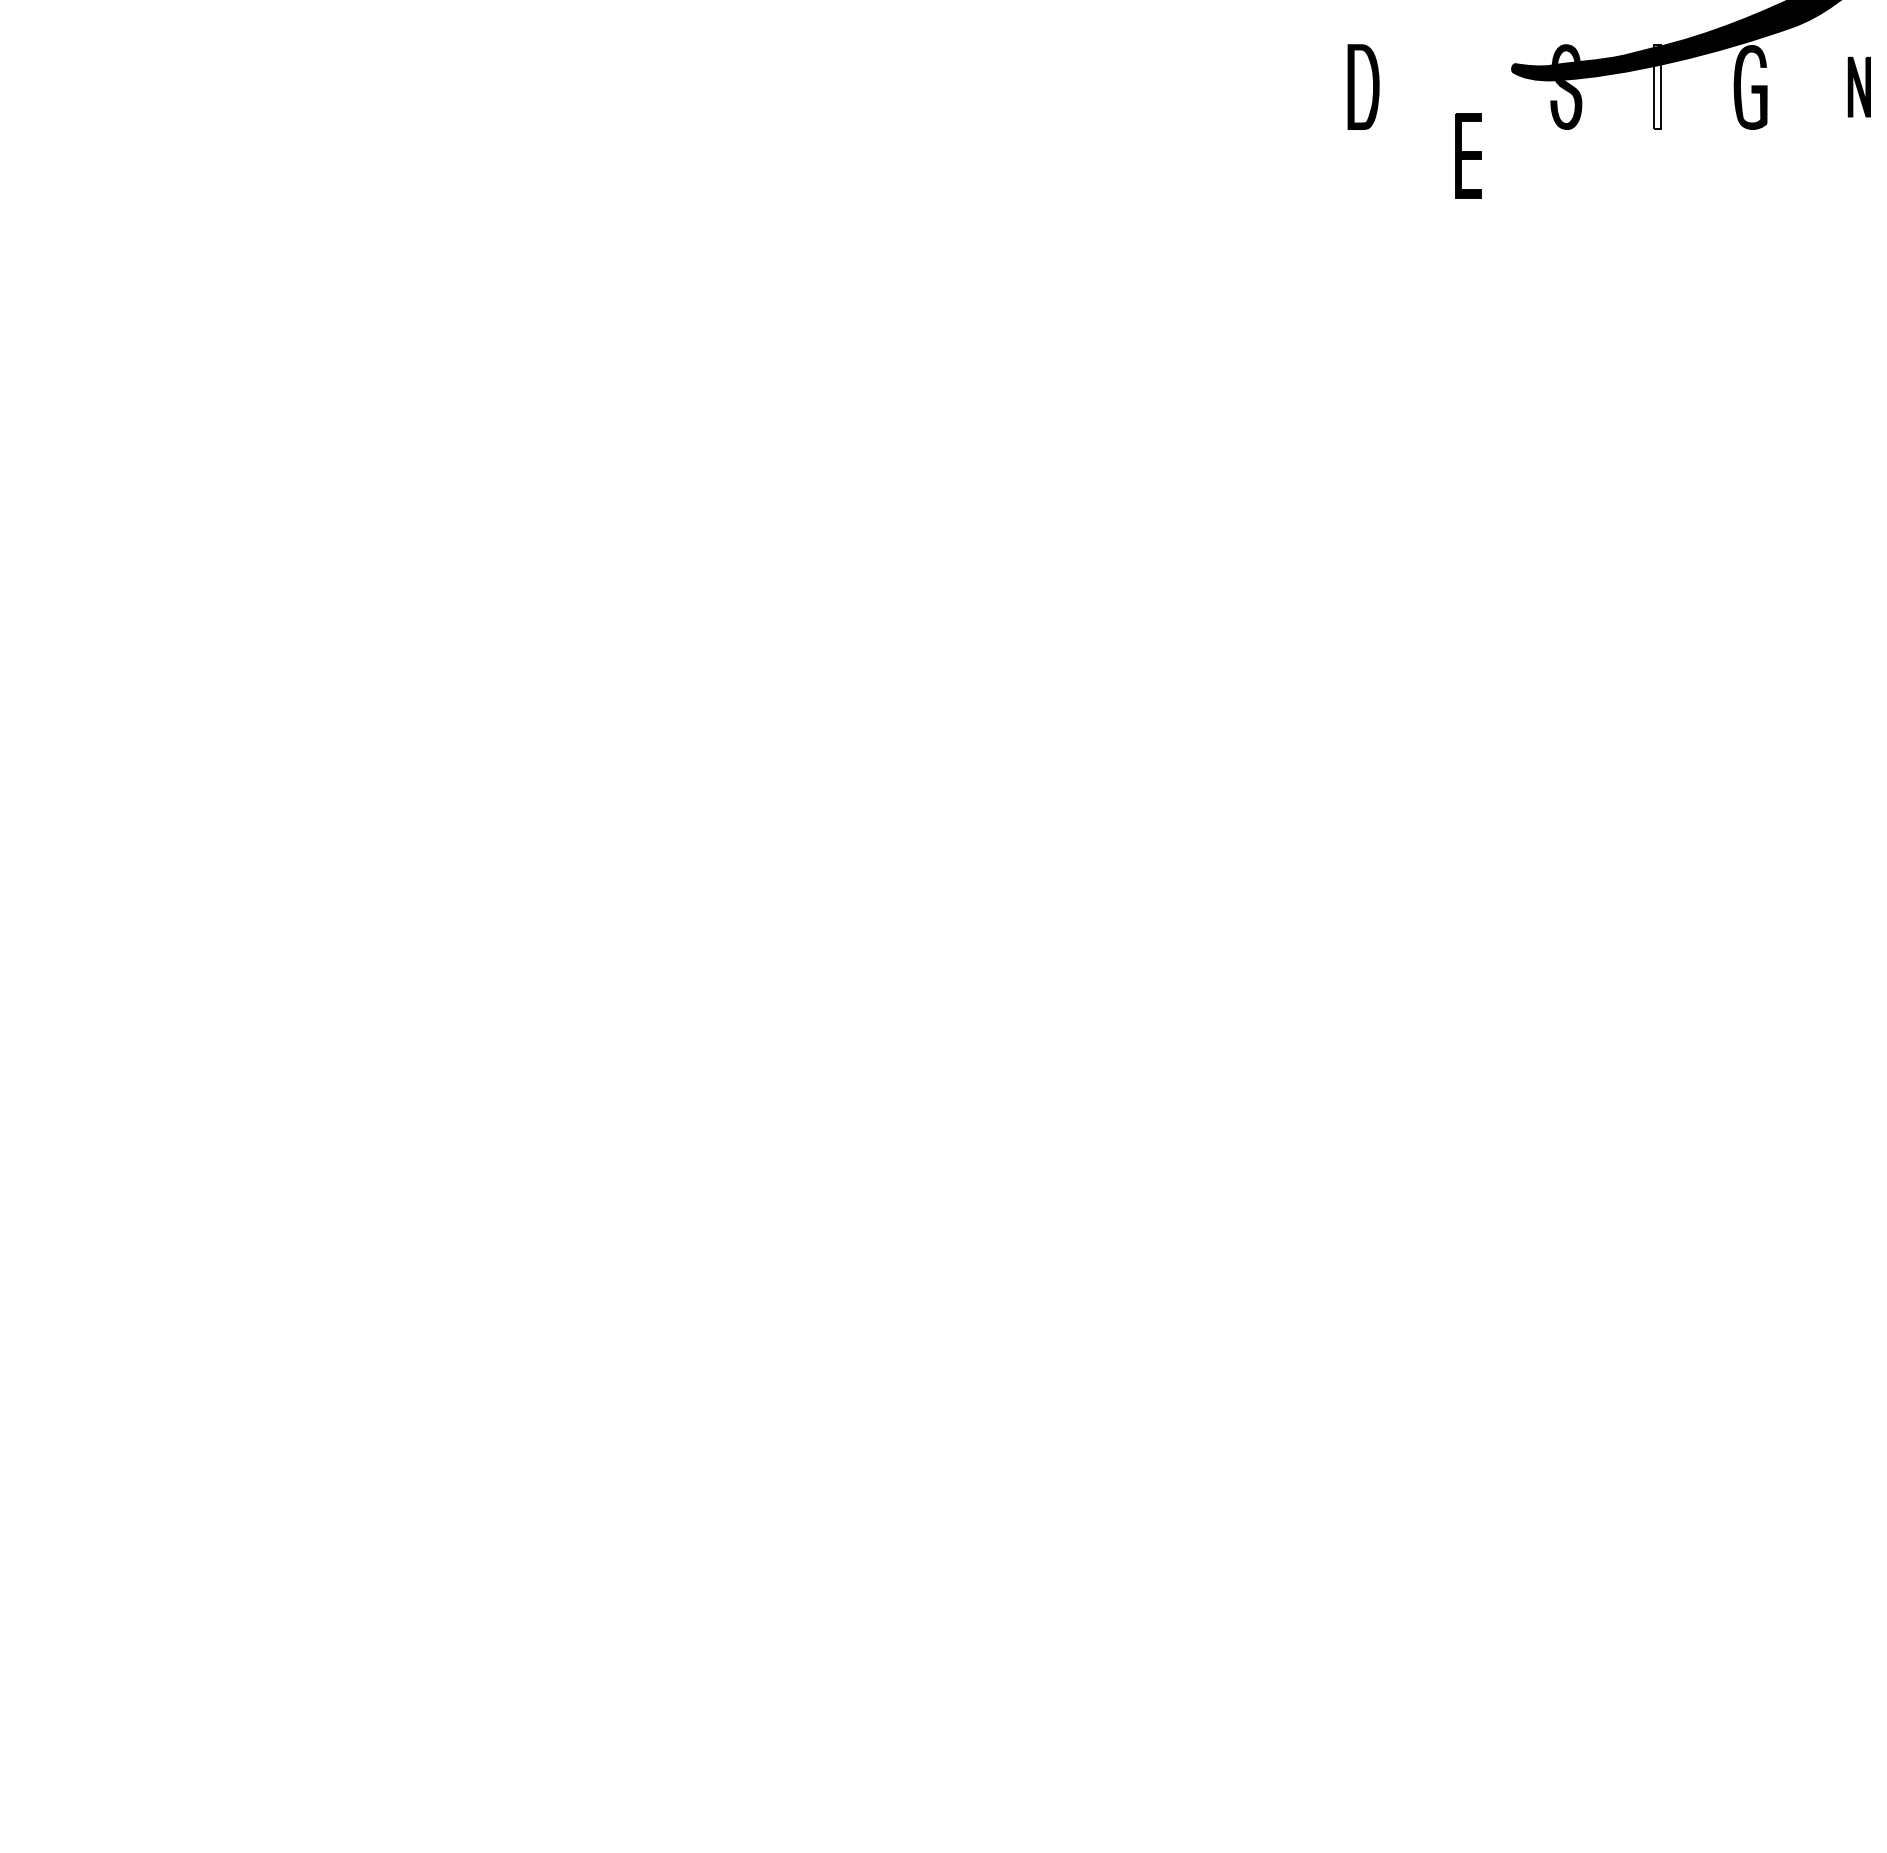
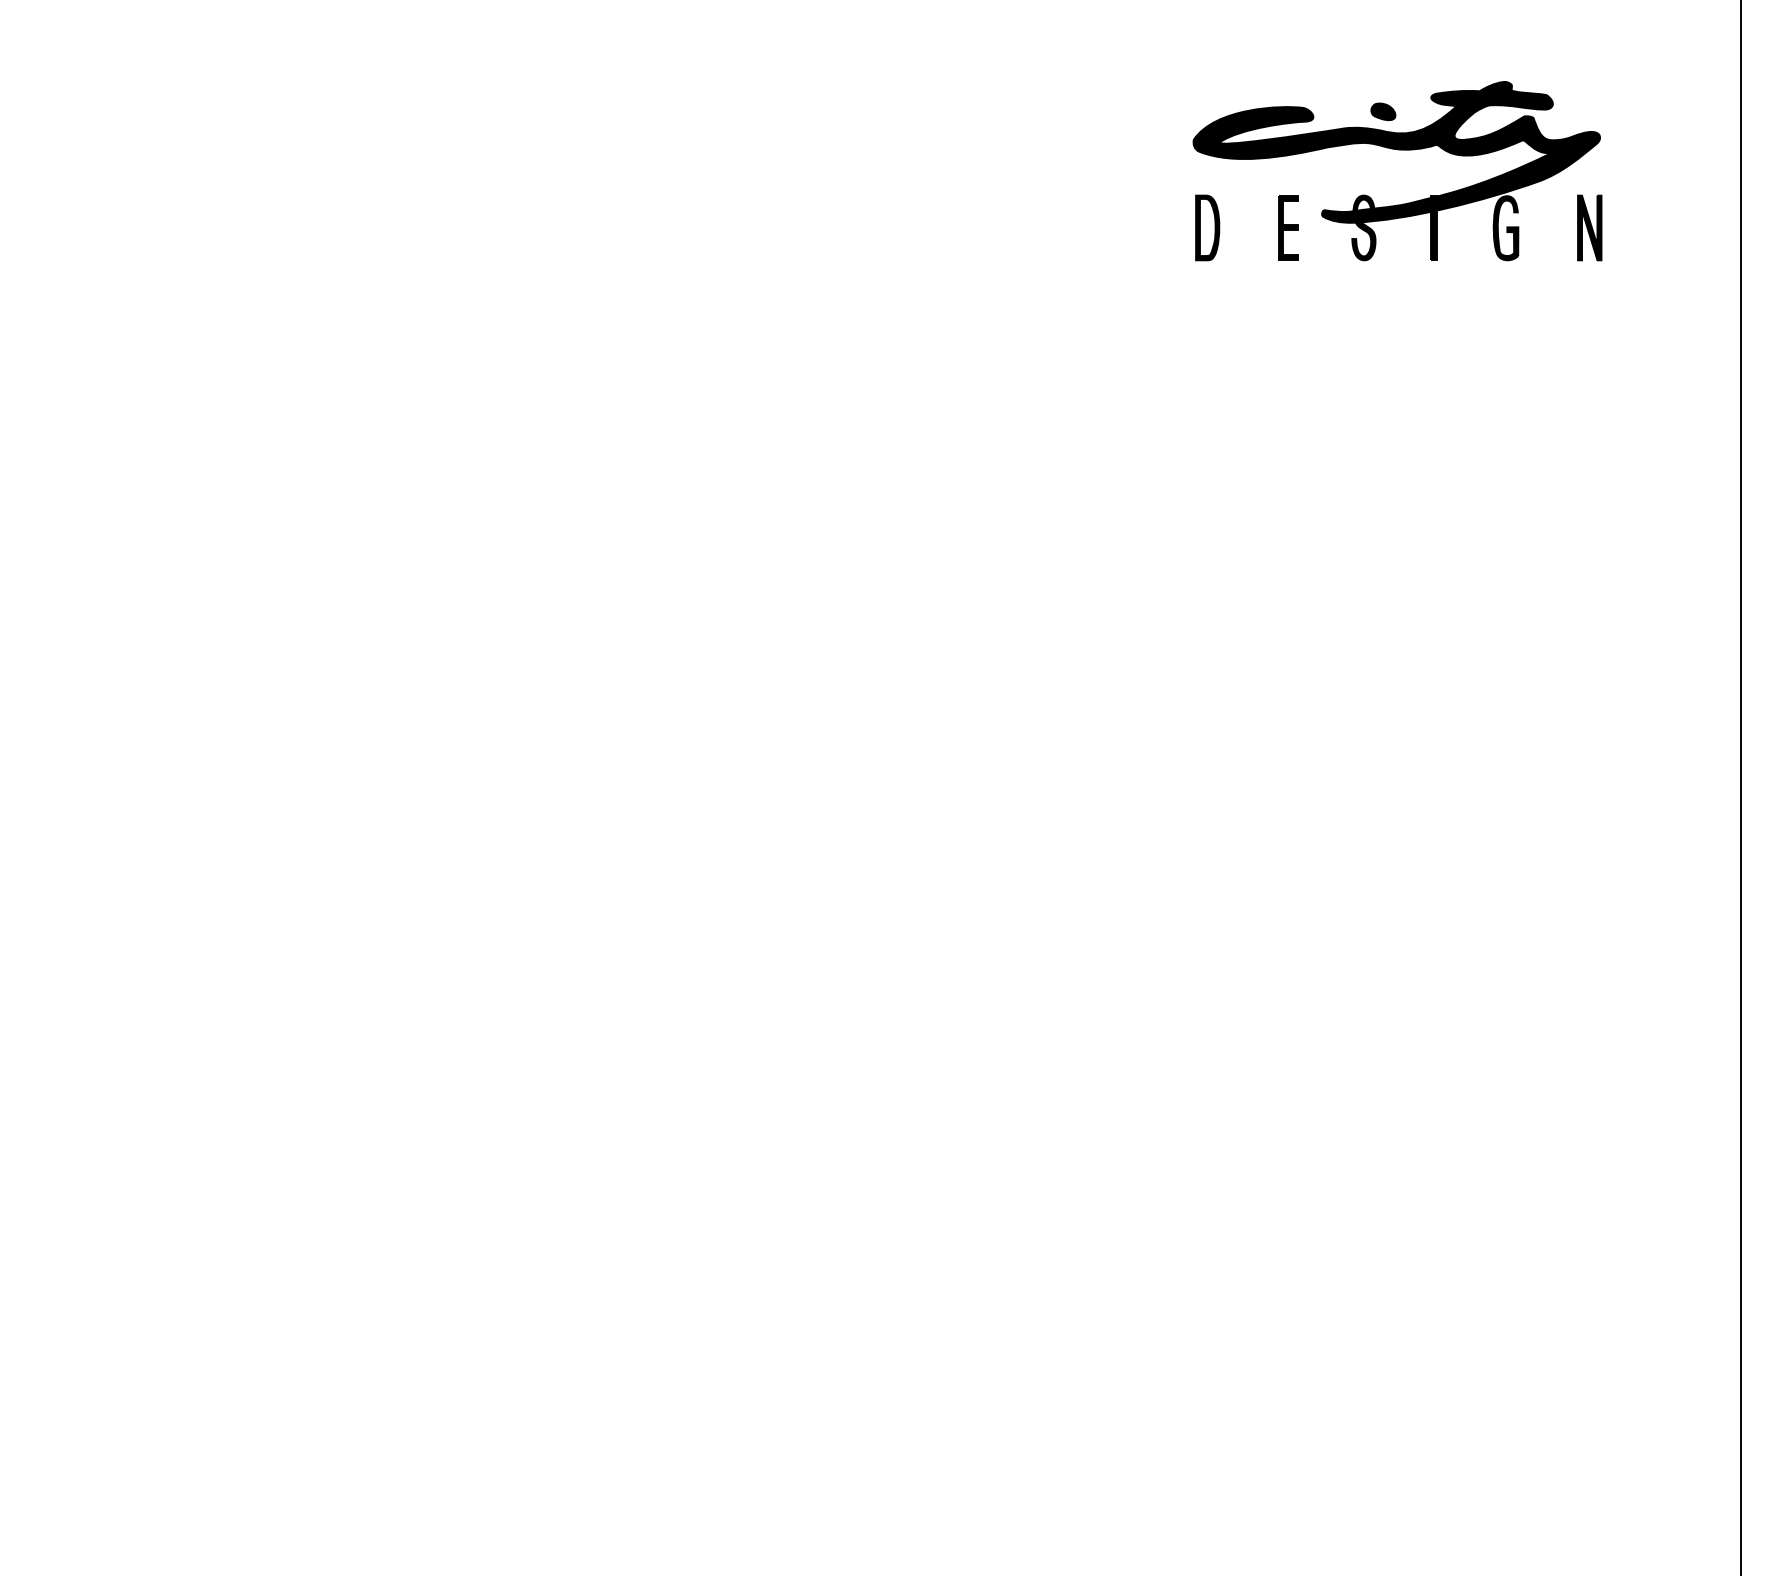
fill: (1656, 86) -> (1433, 227), added
part: (1858, 86) -> (1589, 227), size x1.43
part: (1468, 155) -> (1288, 227), moved

